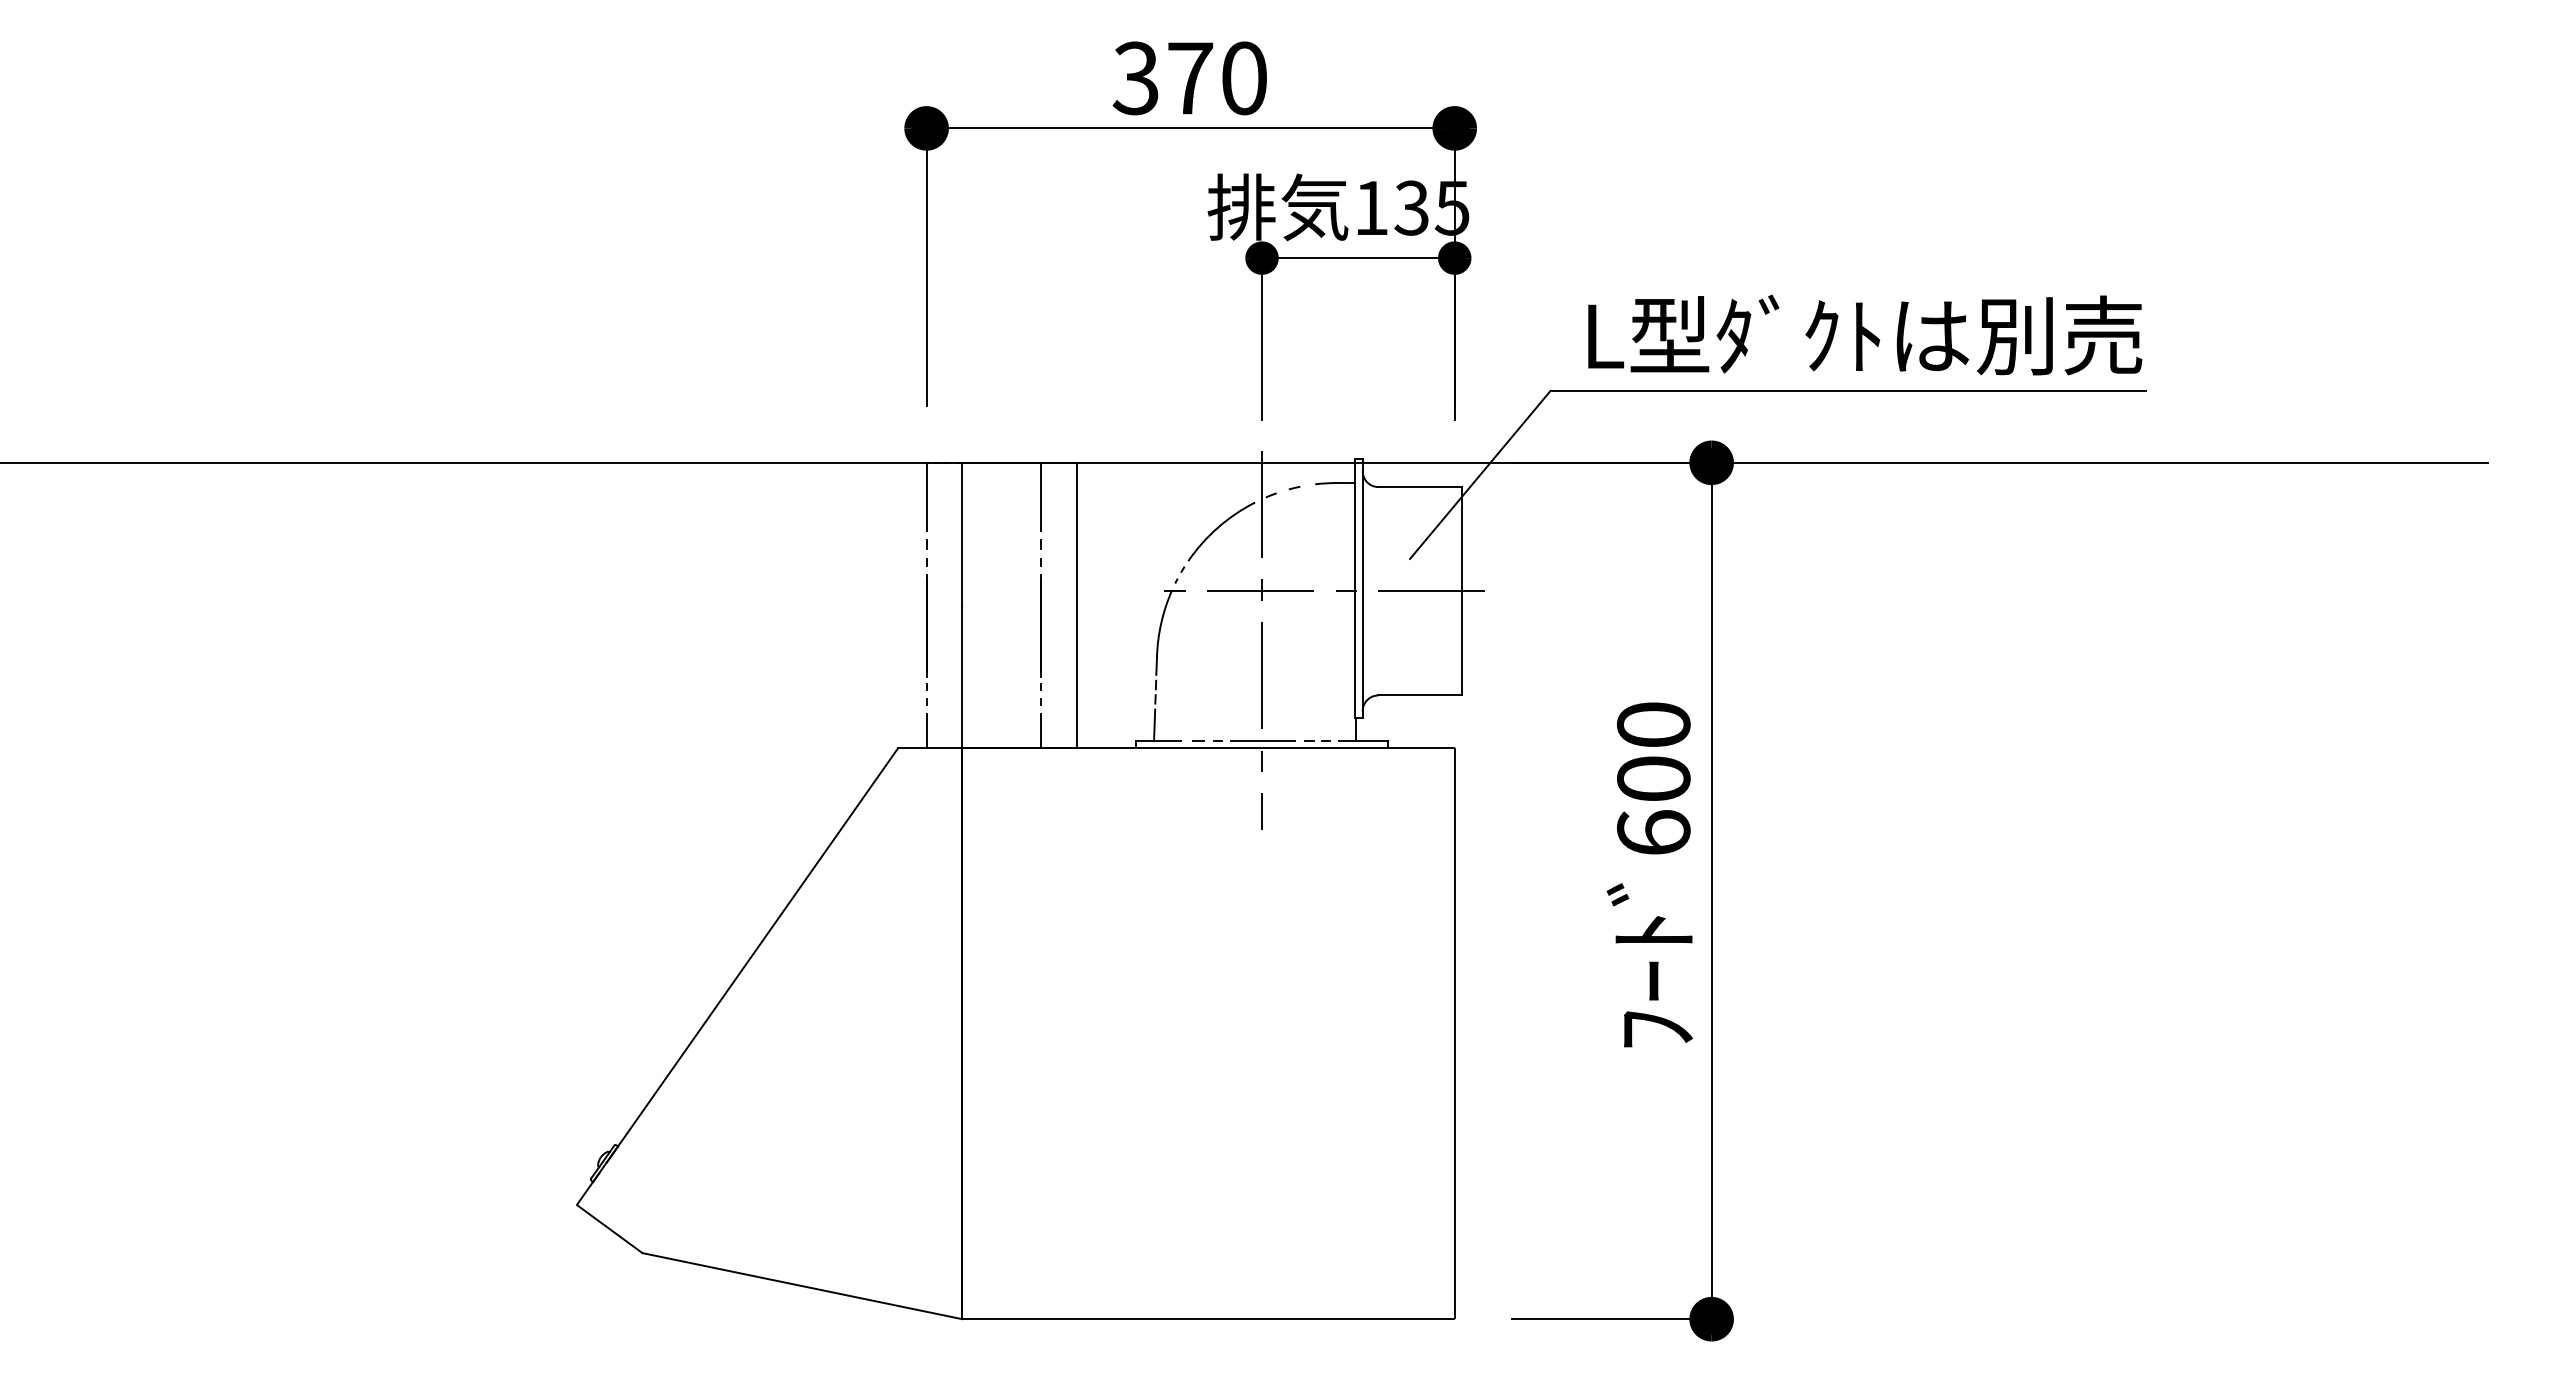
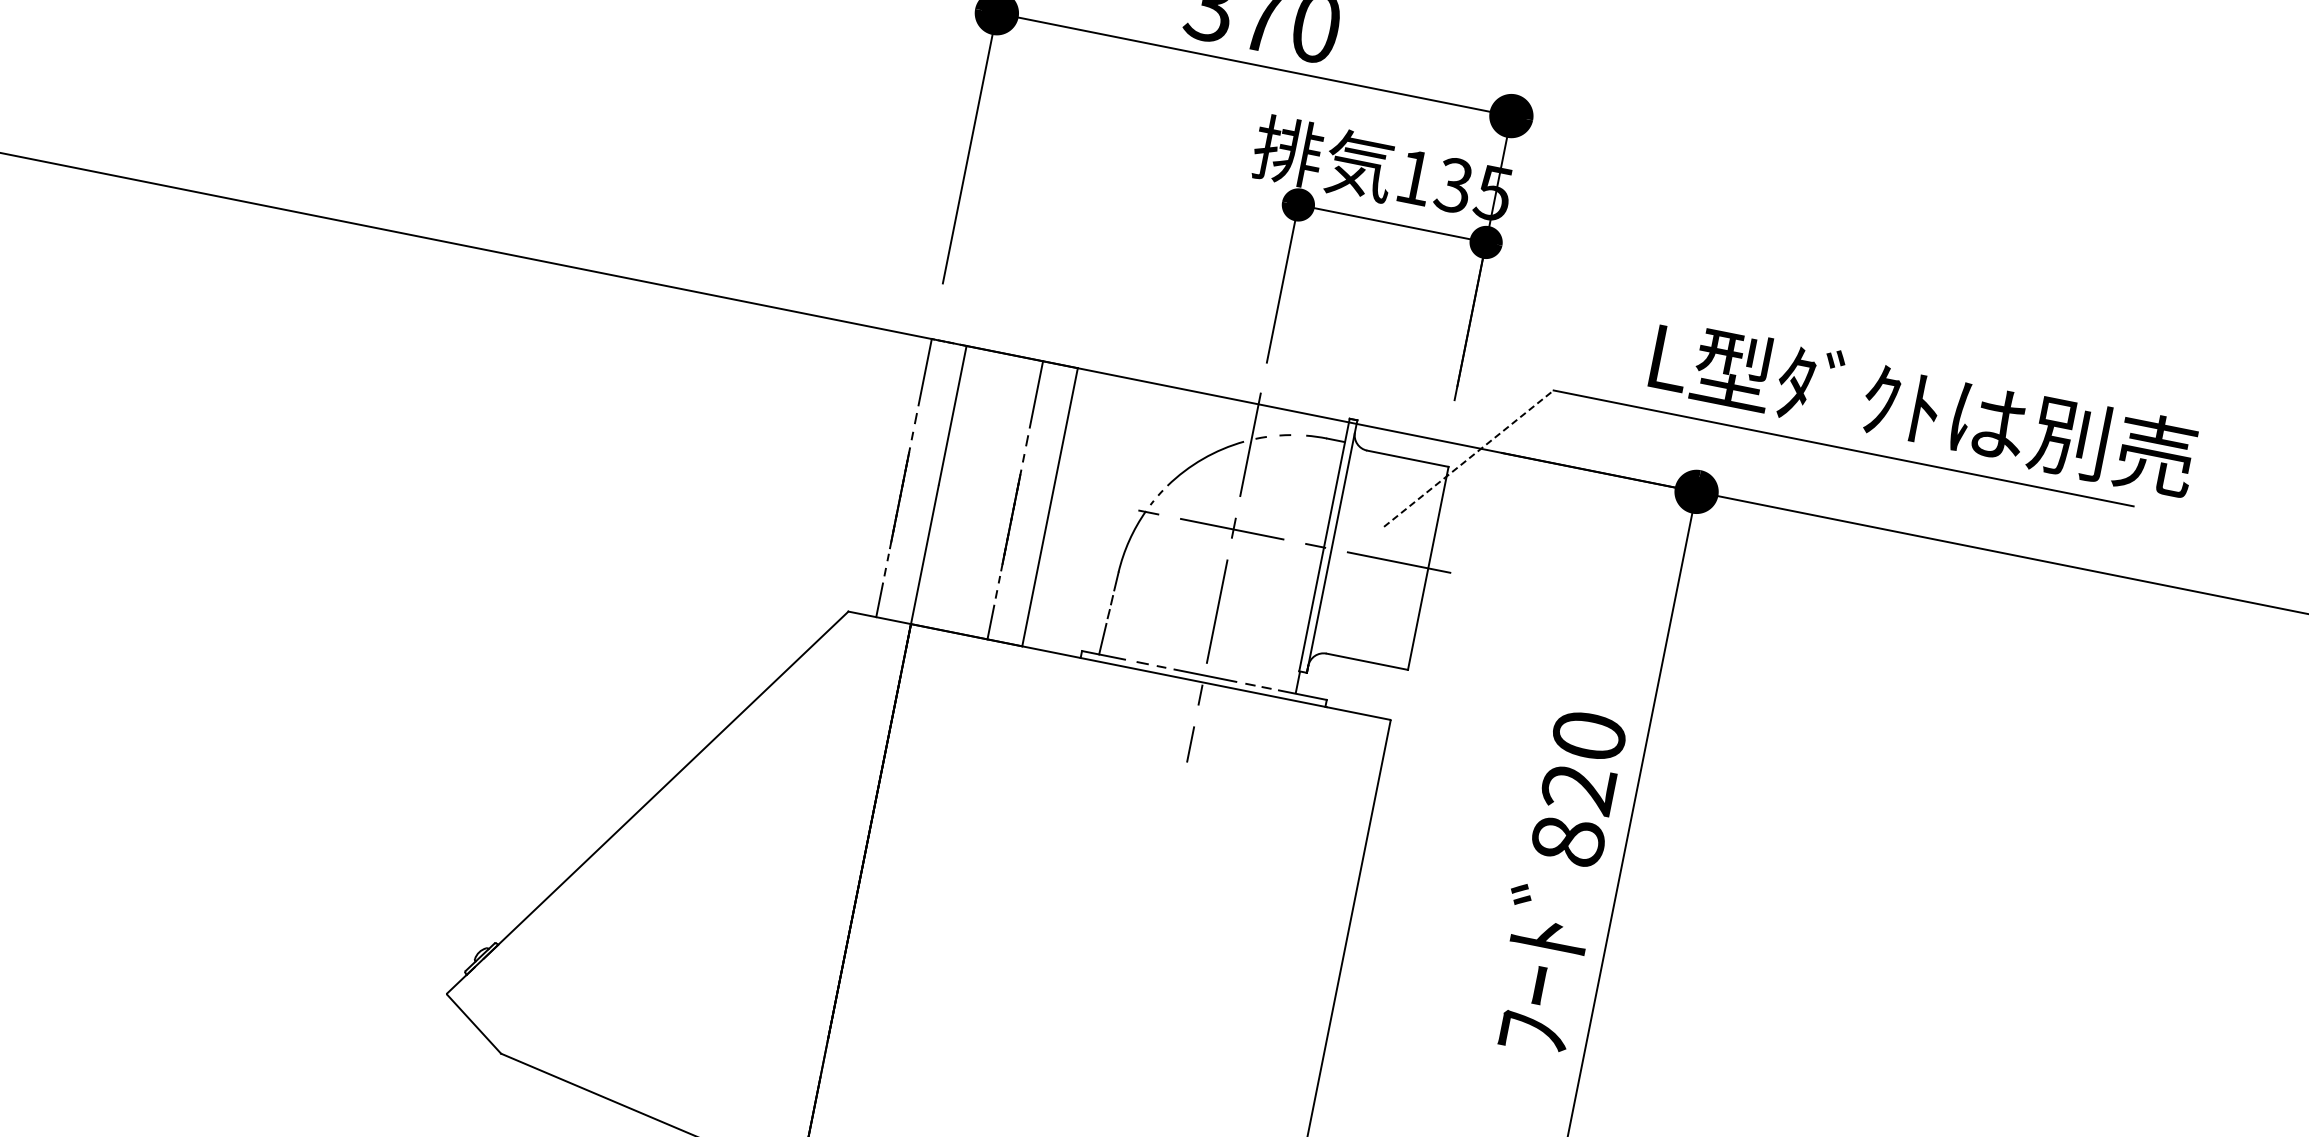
text: (1865, 334) -> (1924, 407), moved
line: (1480, 474) -> (1469, 458), solid -> dashed
text: (1653, 805) -> (1573, 814), 600 -> 820

